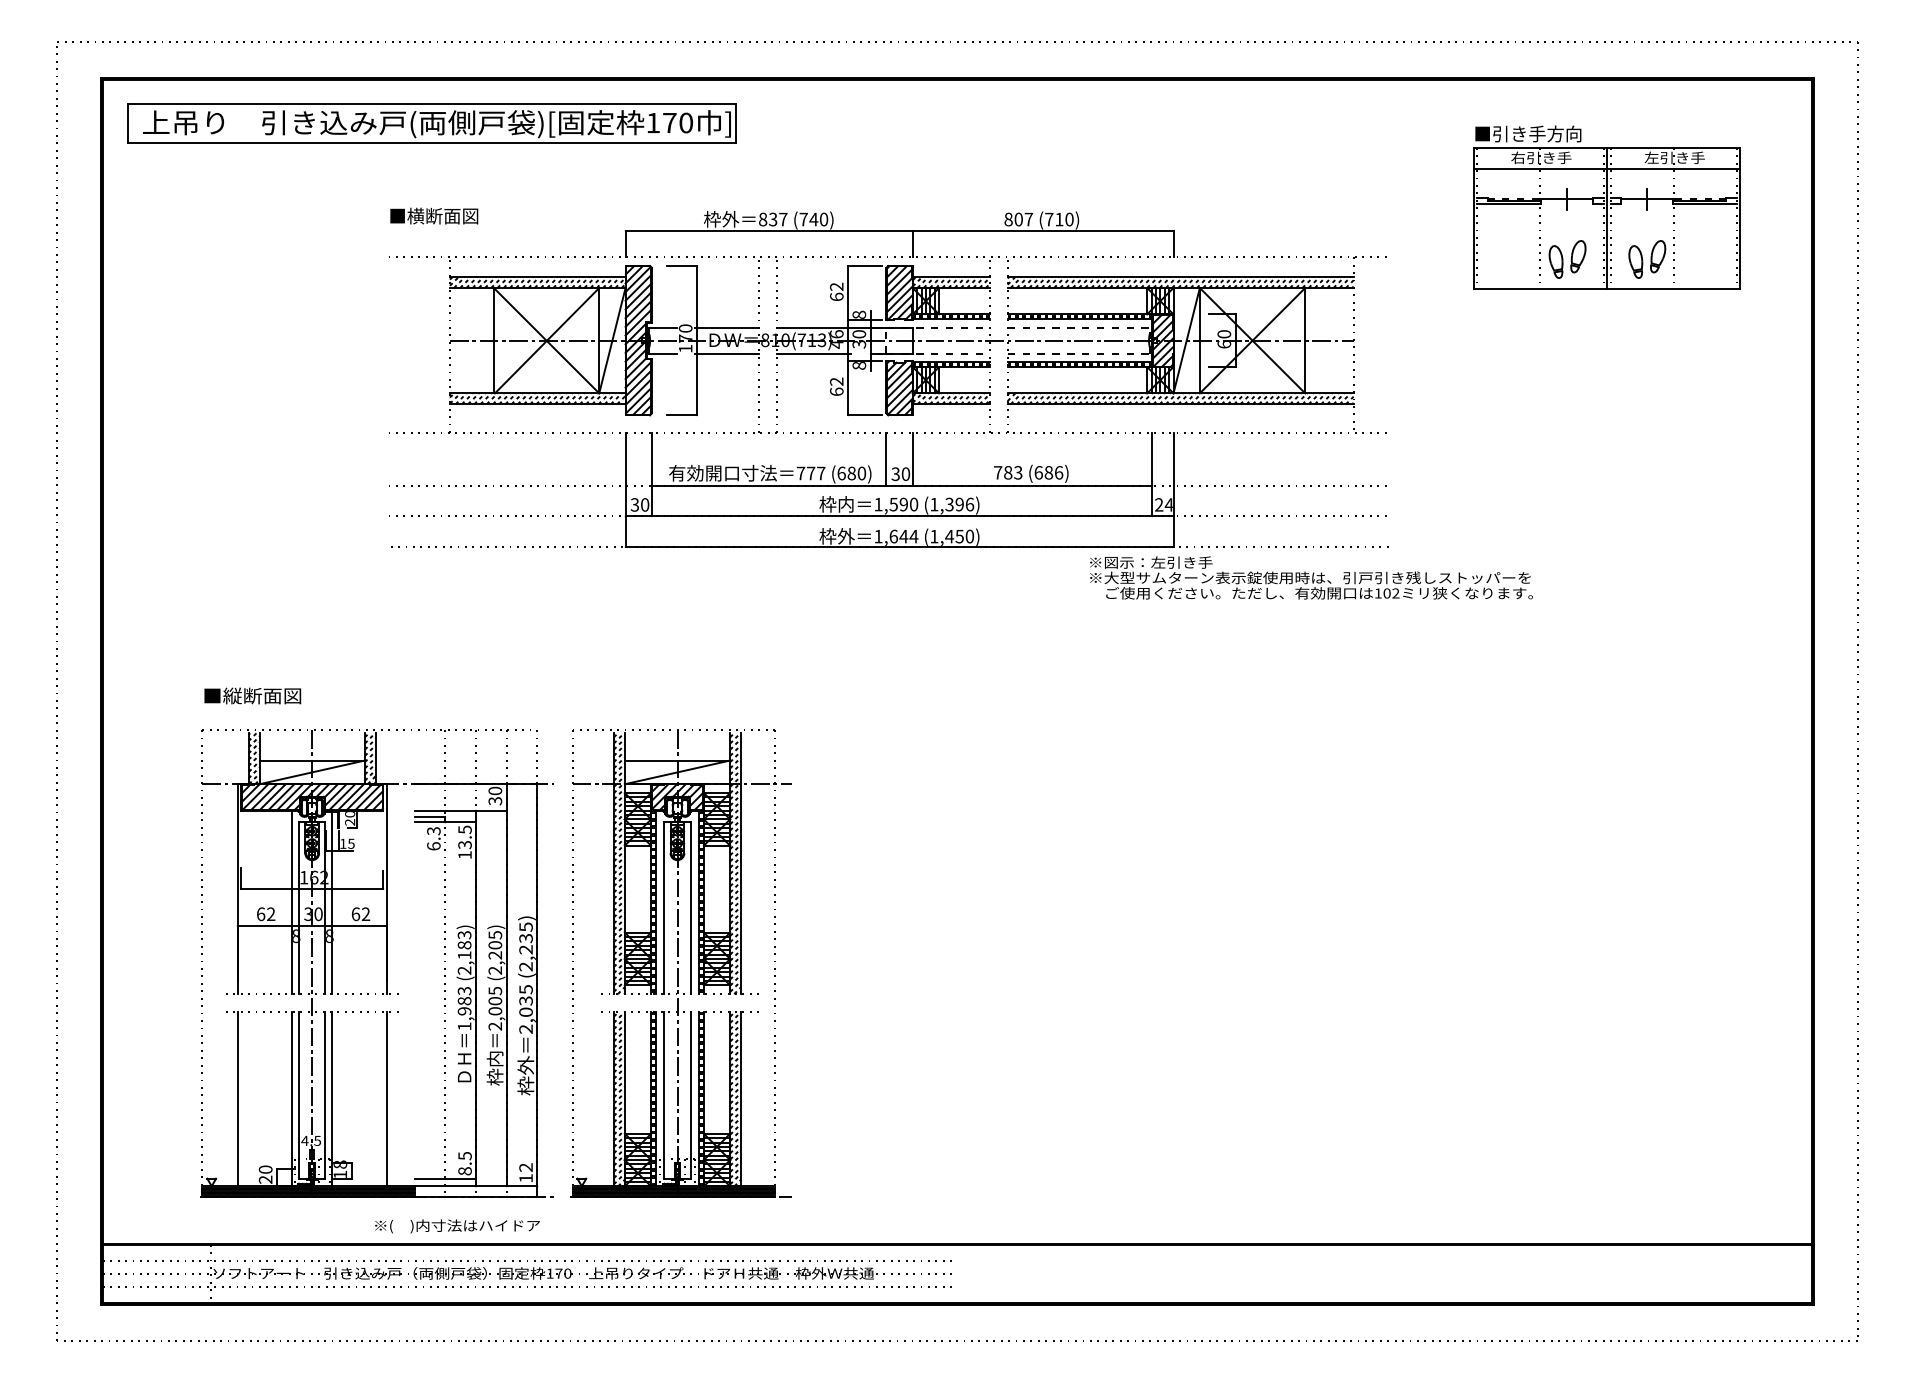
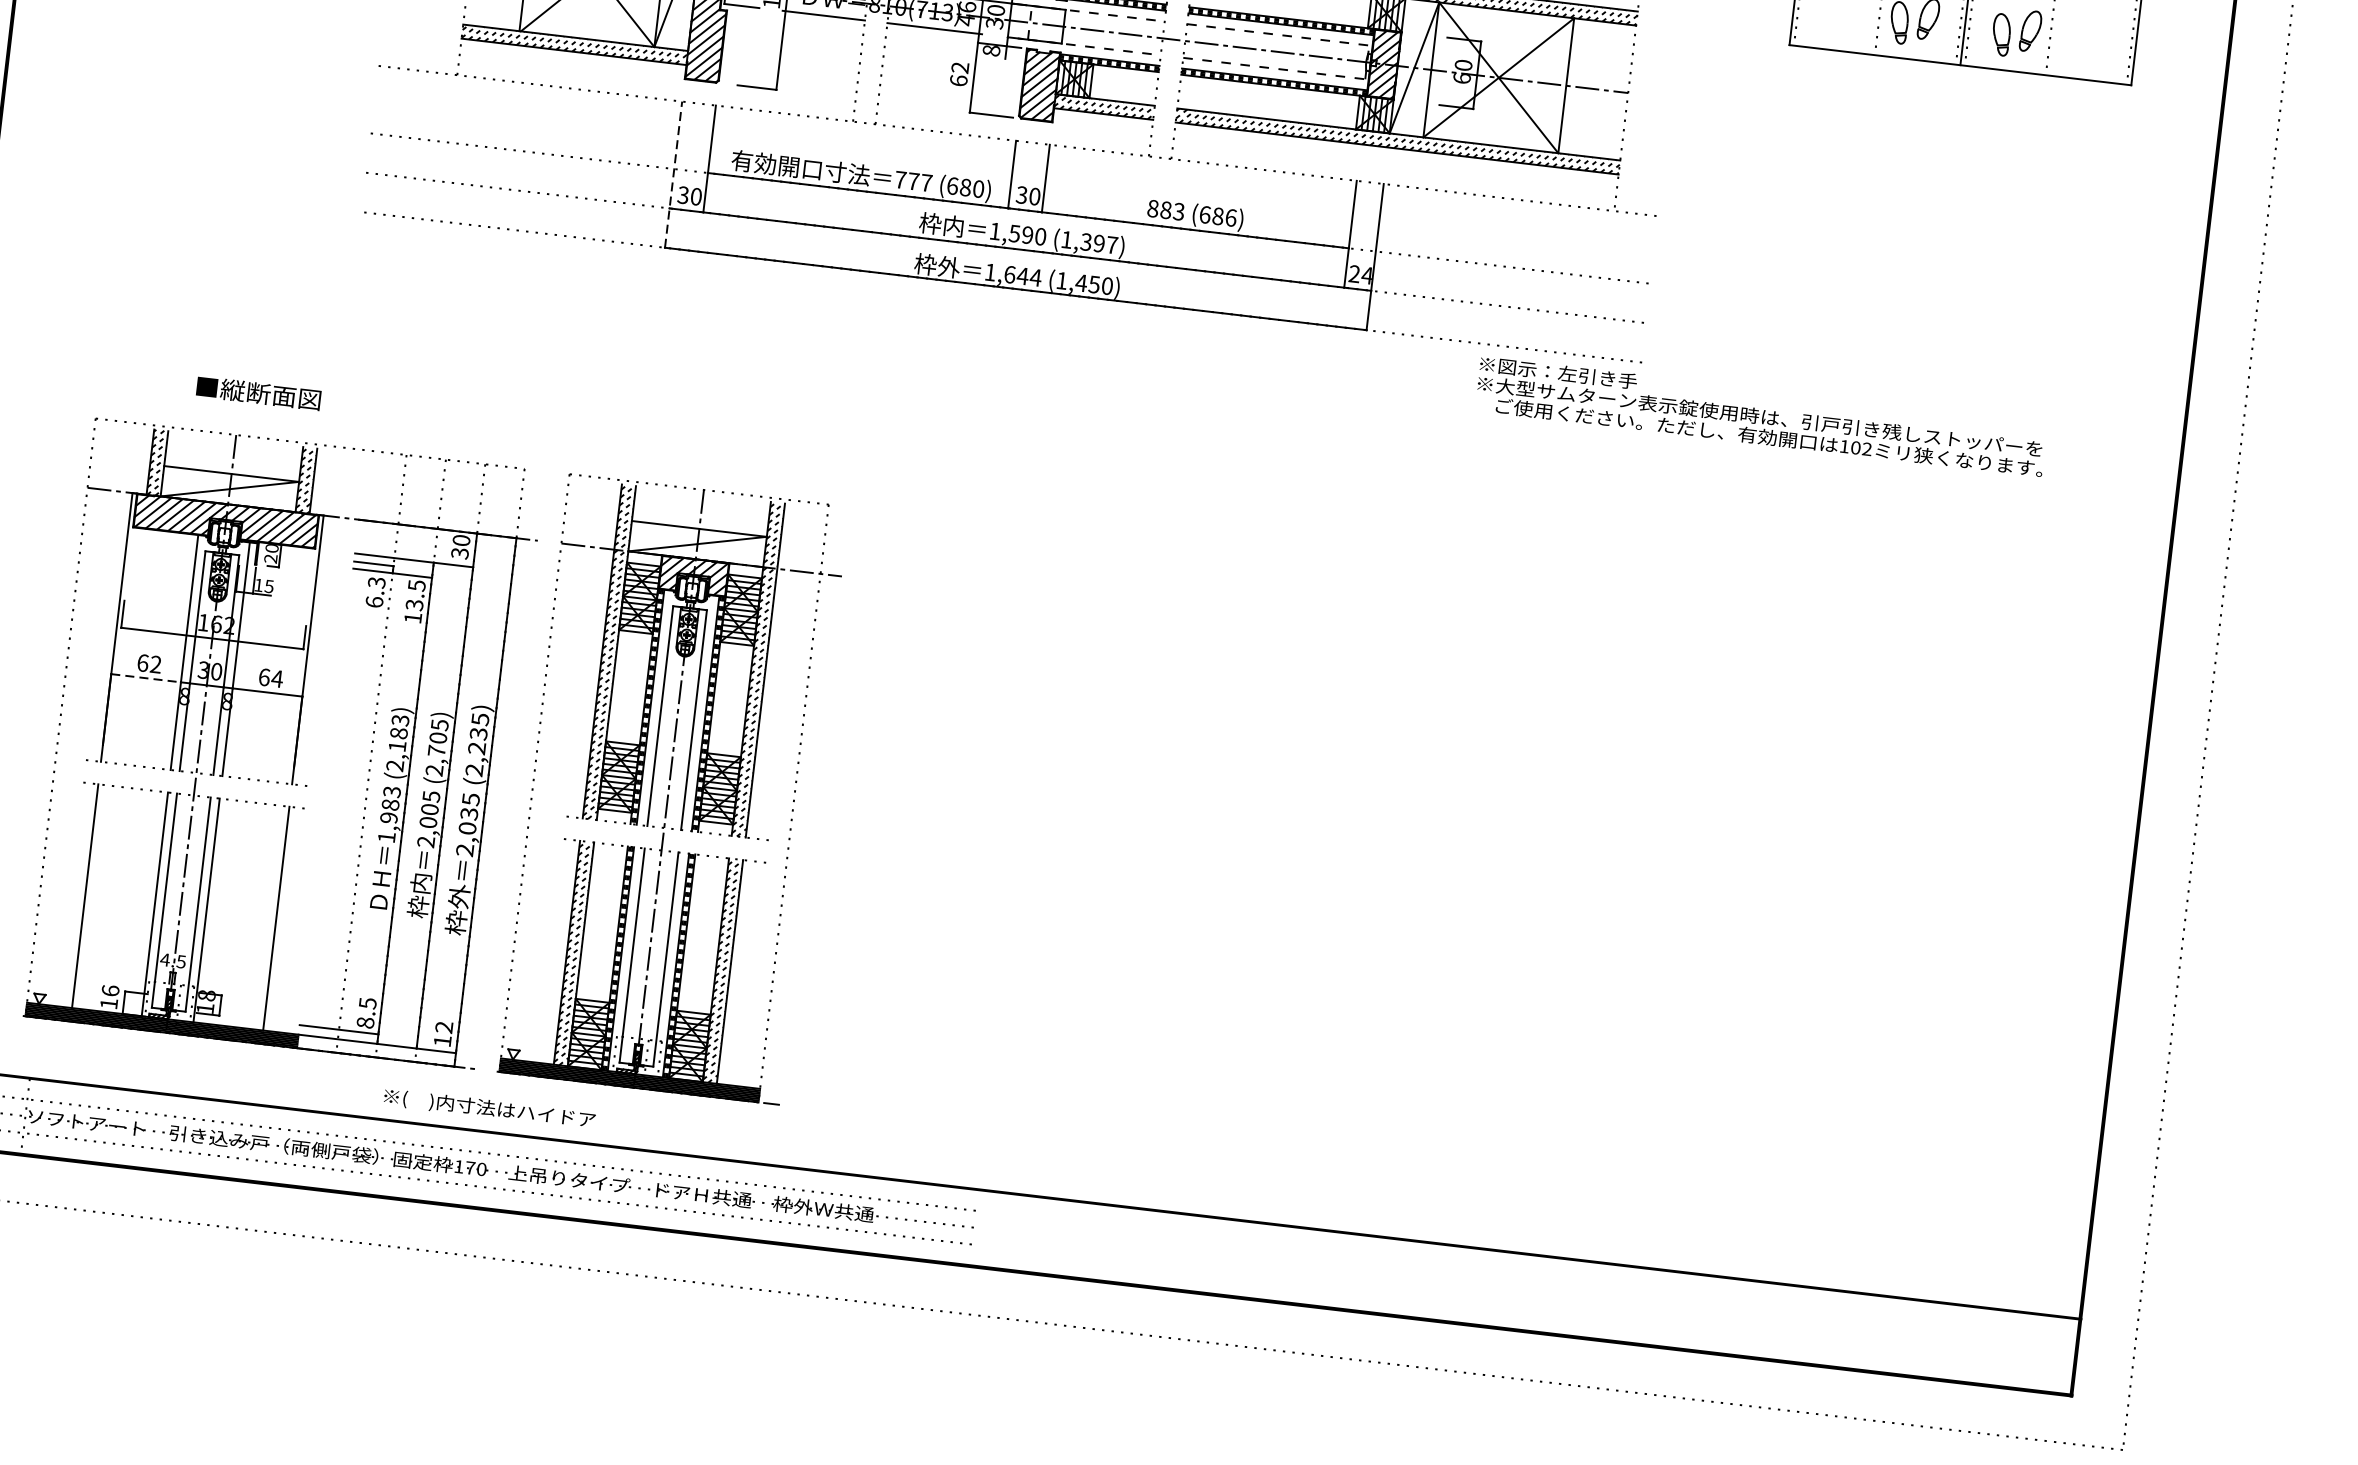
text: (998, 472) -> (1153, 208), 783 -> 883
line: (625, 489) -> (673, 174), solid -> dashed
text: (969, 504) -> (1111, 245), (1,396) -> (1,397)
text: (1311, 577) -> (1761, 416), moved
text: (252, 695) -> (258, 392), moved
text: (365, 913) -> (276, 677), 62 -> 64
line: (265, 925) -> (147, 678), solid -> dashed
text: (494, 955) -> (435, 751), (2,205) -> (2,705)
text: (265, 1174) -> (109, 996), 20 -> 16
text: (457, 1226) -> (489, 1109), moved

